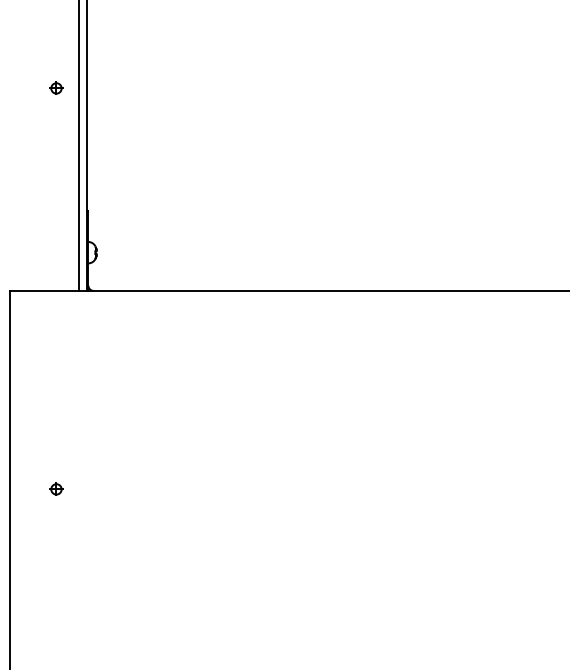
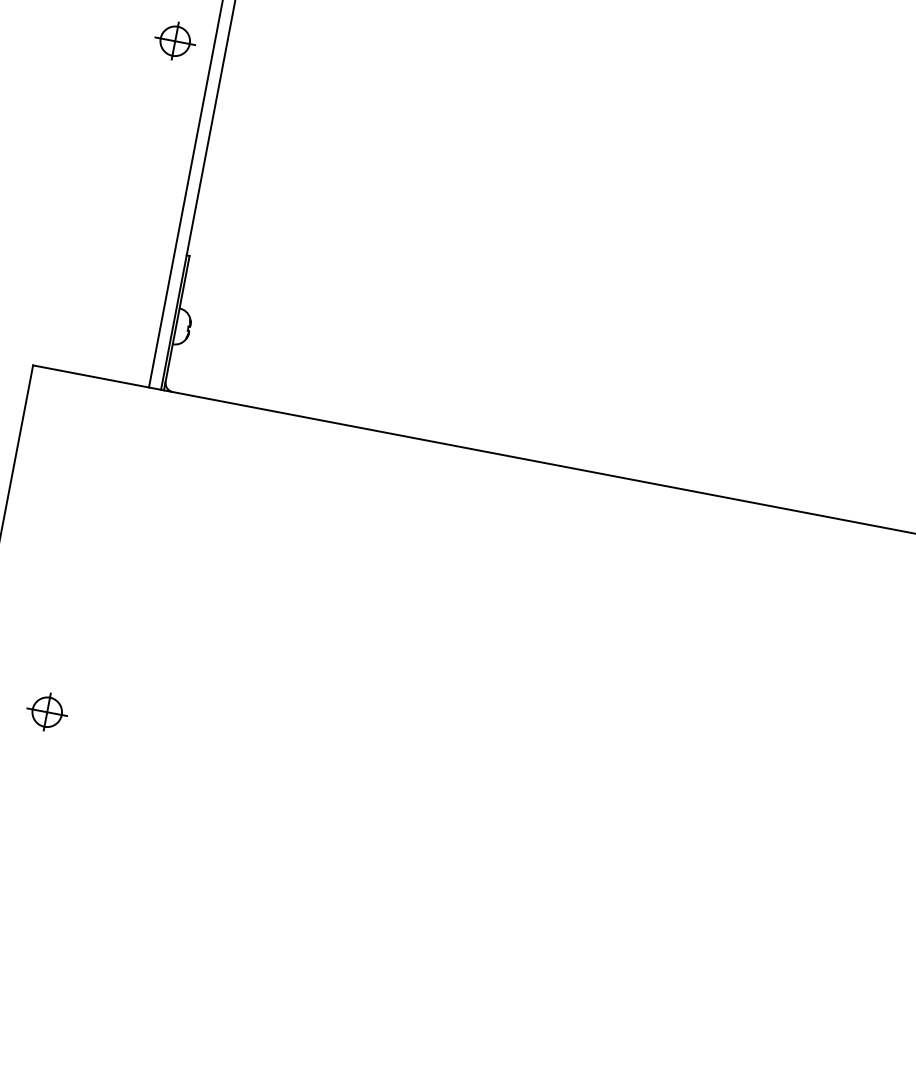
part: (56, 88) -> (175, 41), size x1.67
part: (56, 489) -> (47, 712), size x1.67

